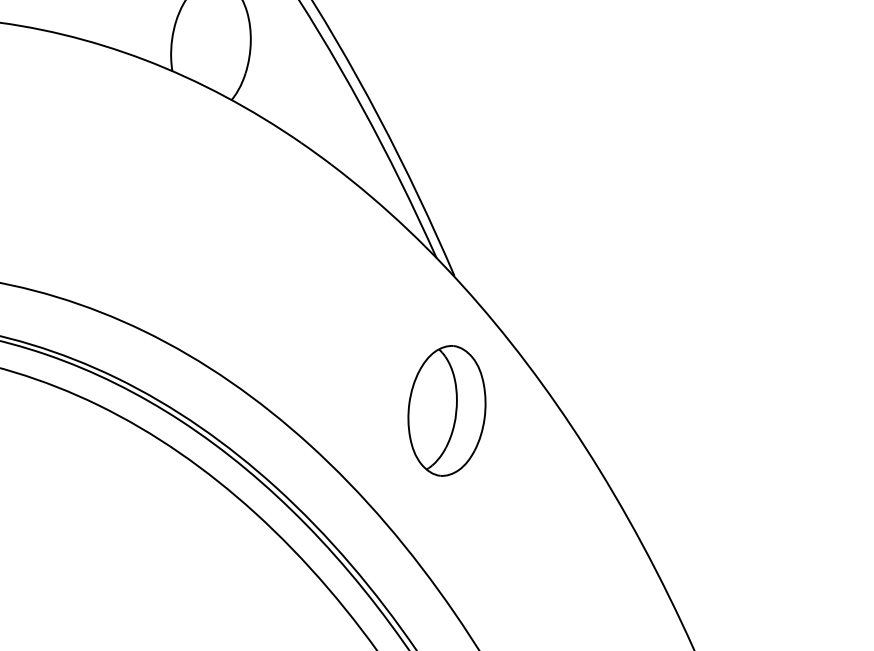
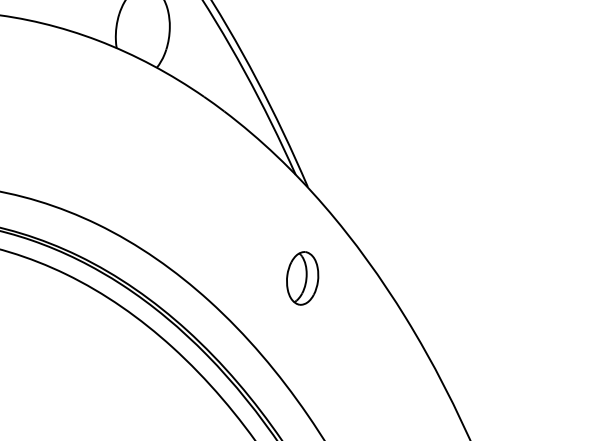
part: (446, 411) -> (302, 278), size x0.6

